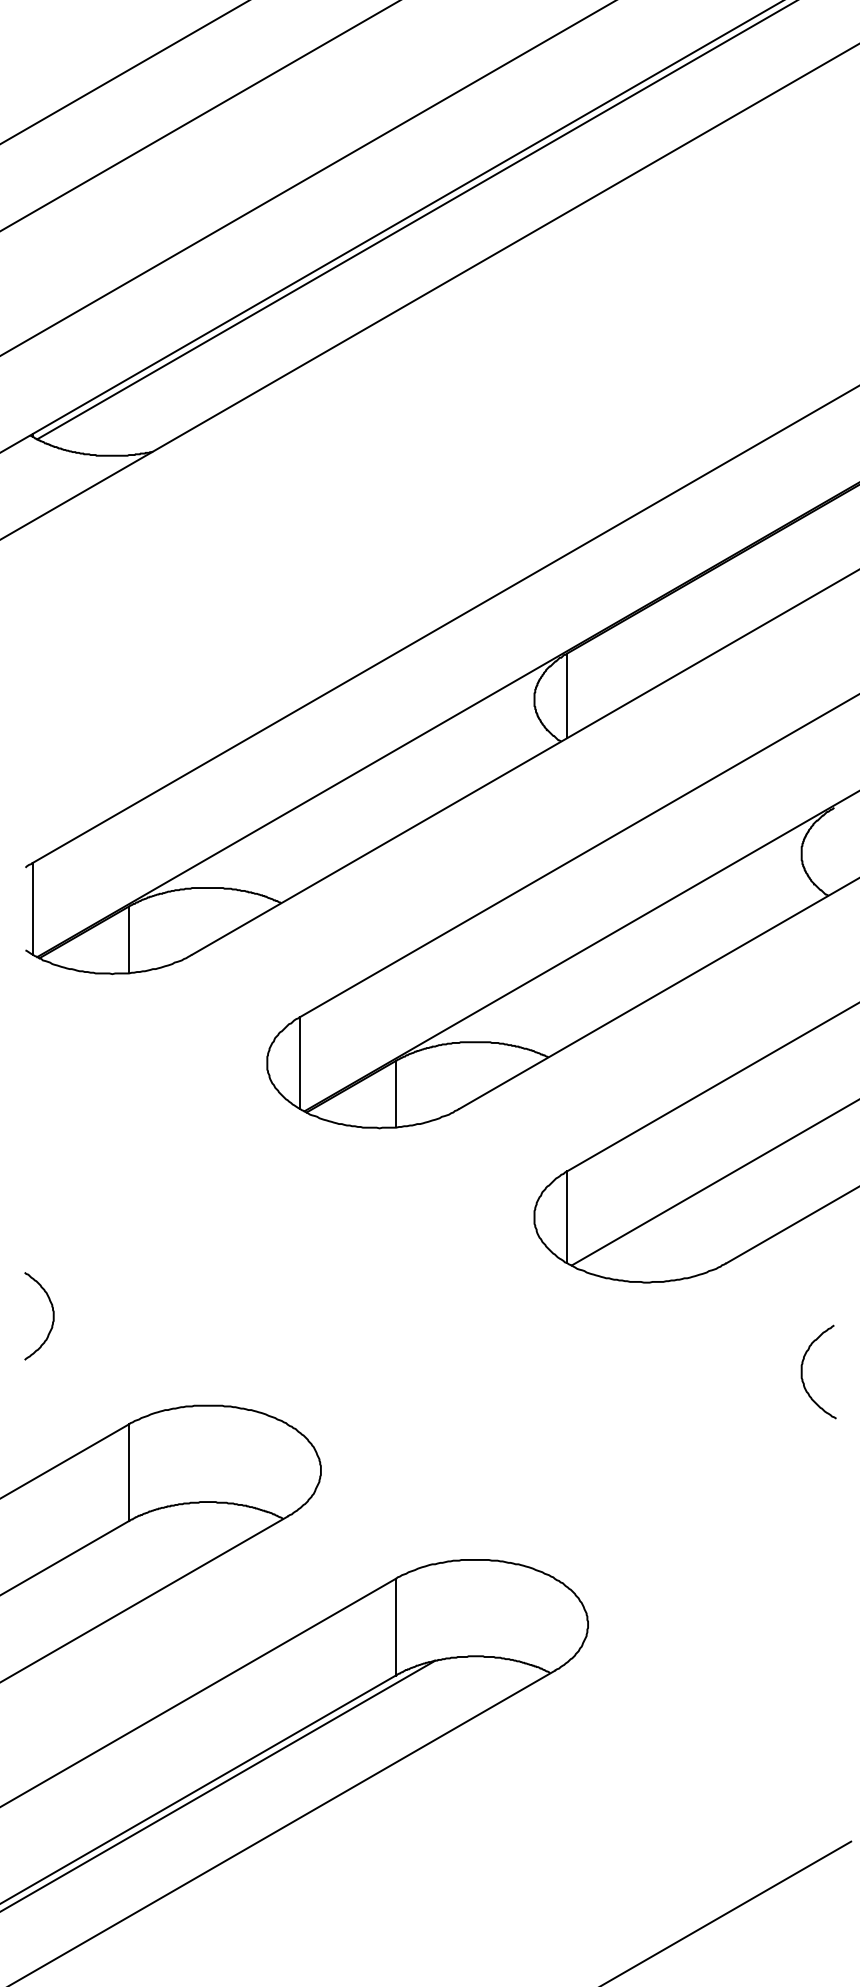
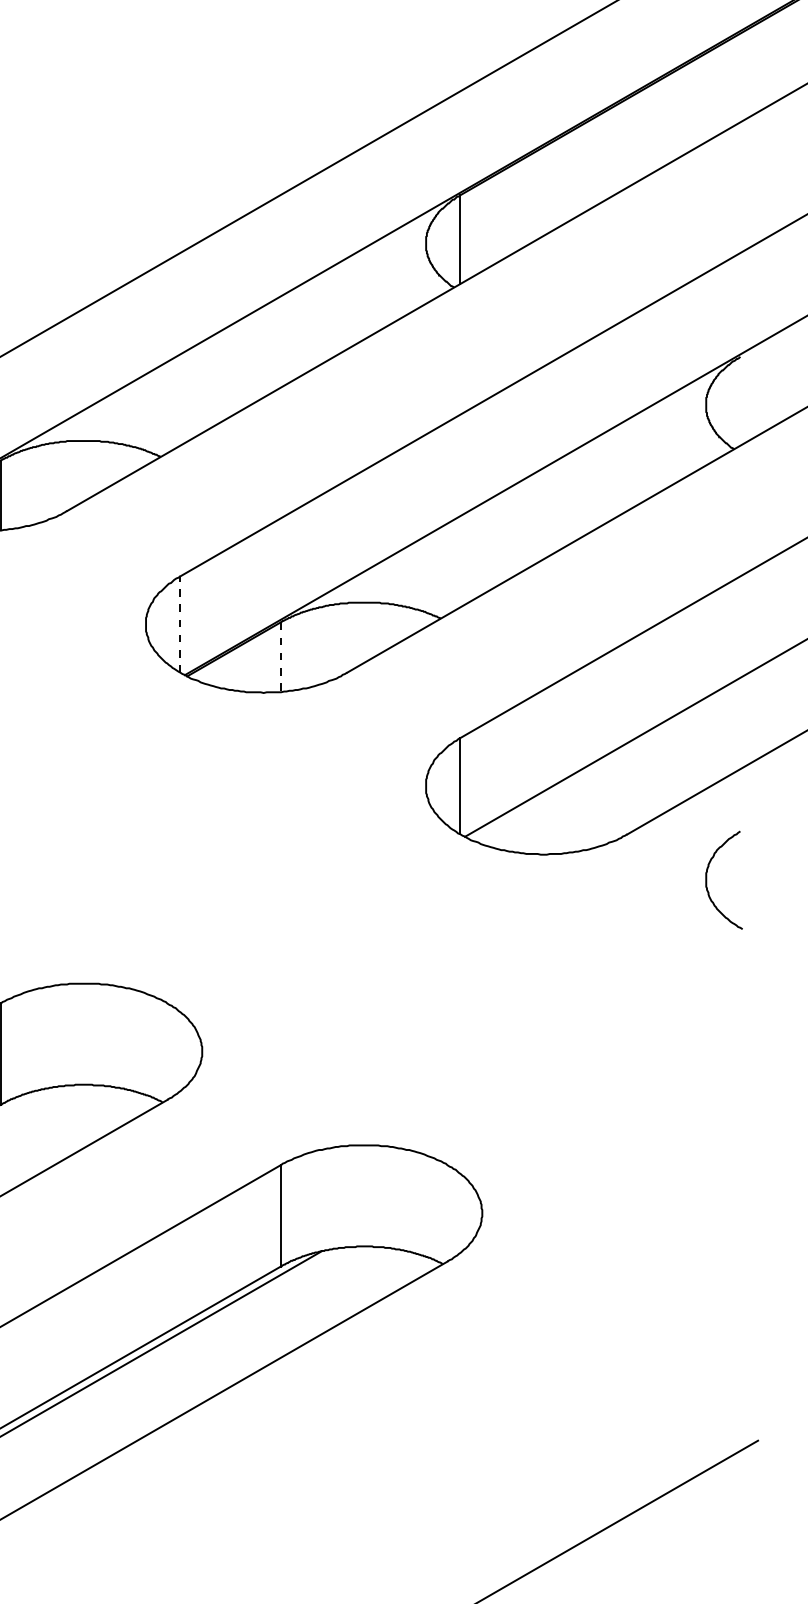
line: (300, 1063) -> (180, 624), solid -> dashed
line: (395, 1094) -> (280, 657), solid -> dashed
curve: (802, 1371) -> (707, 879), moved

